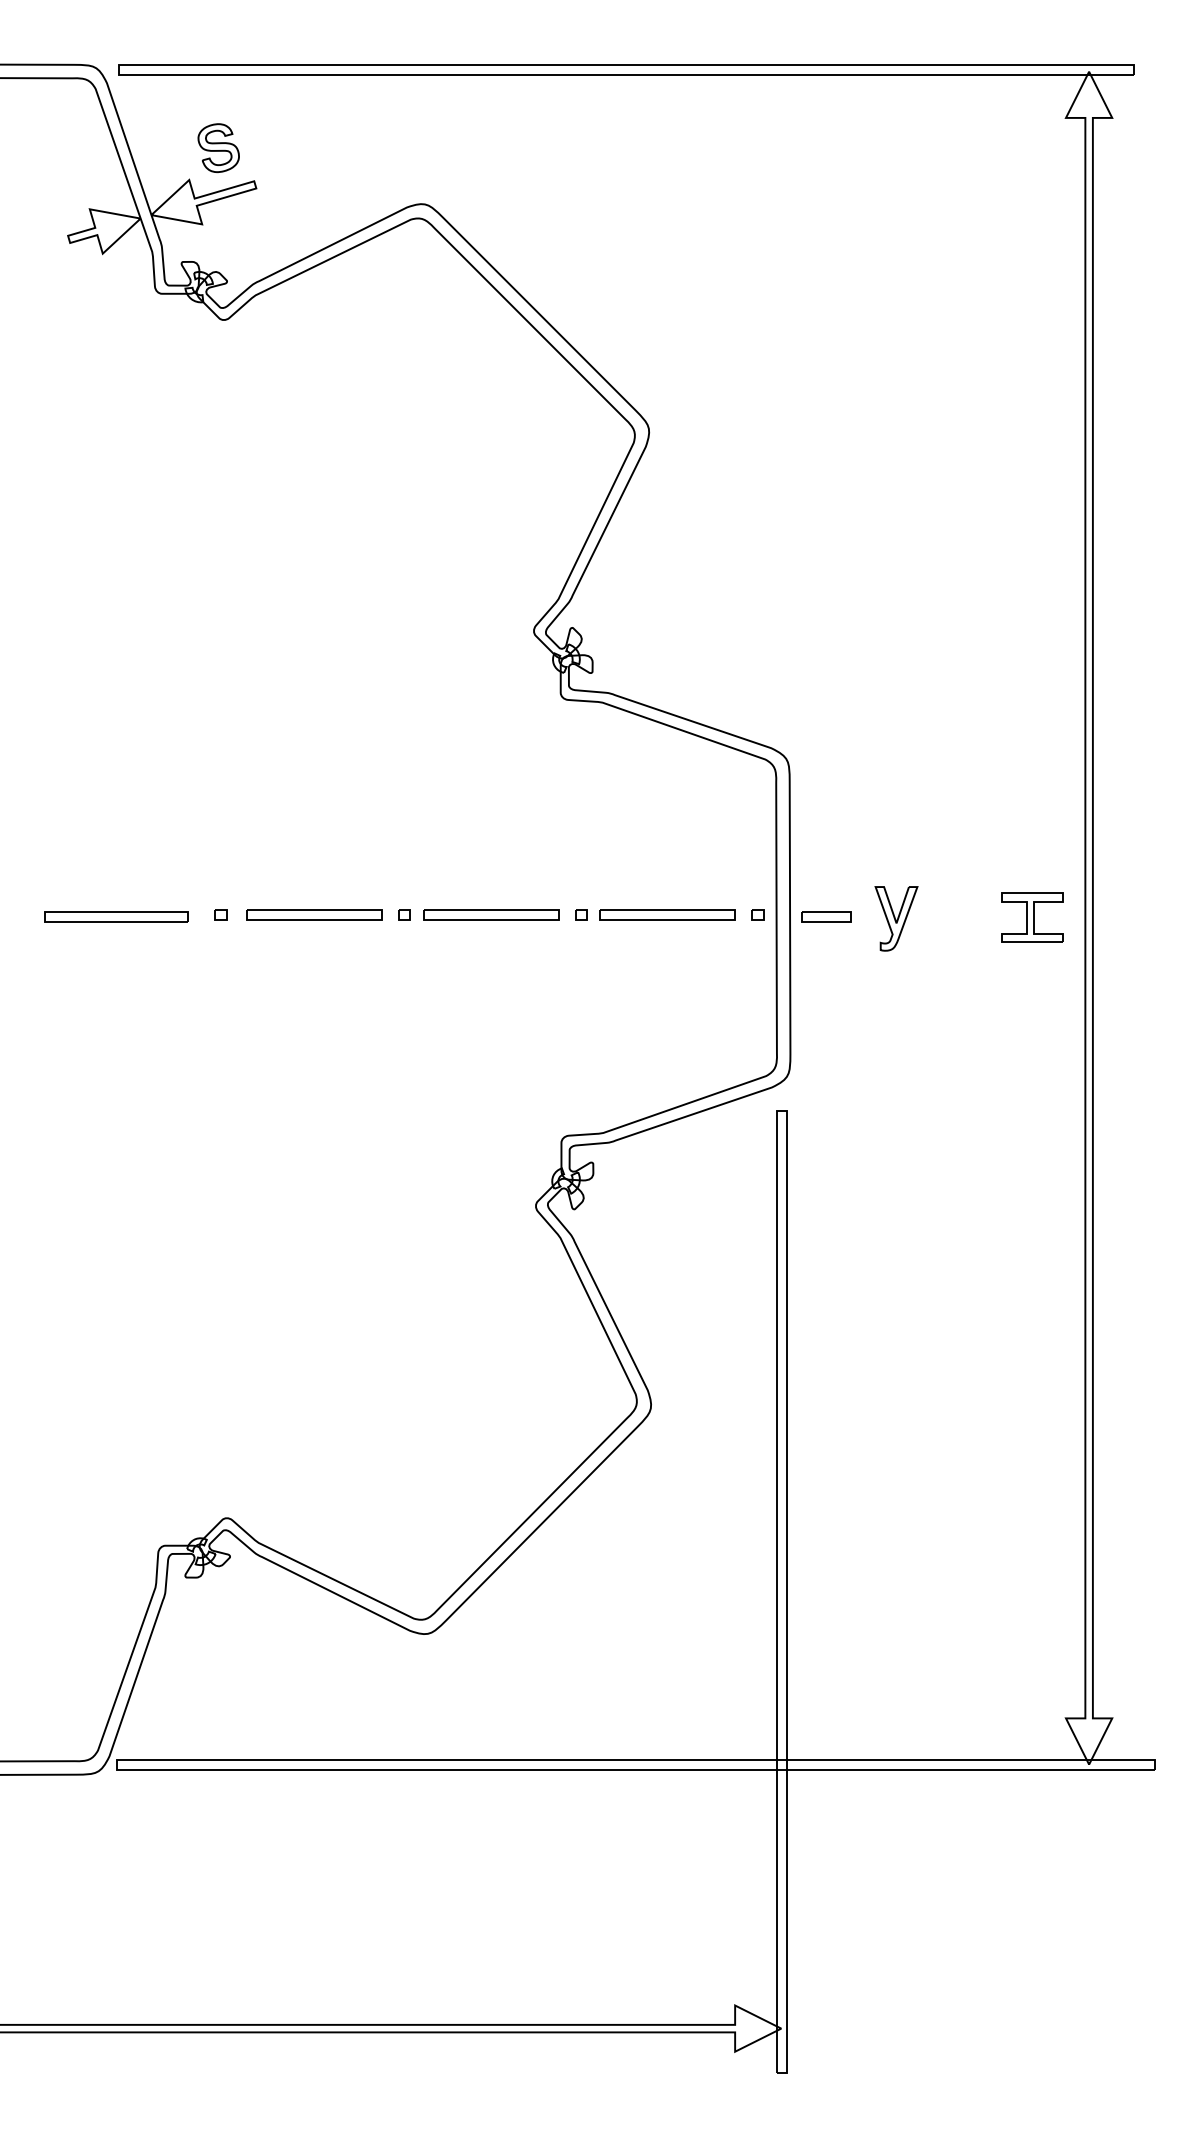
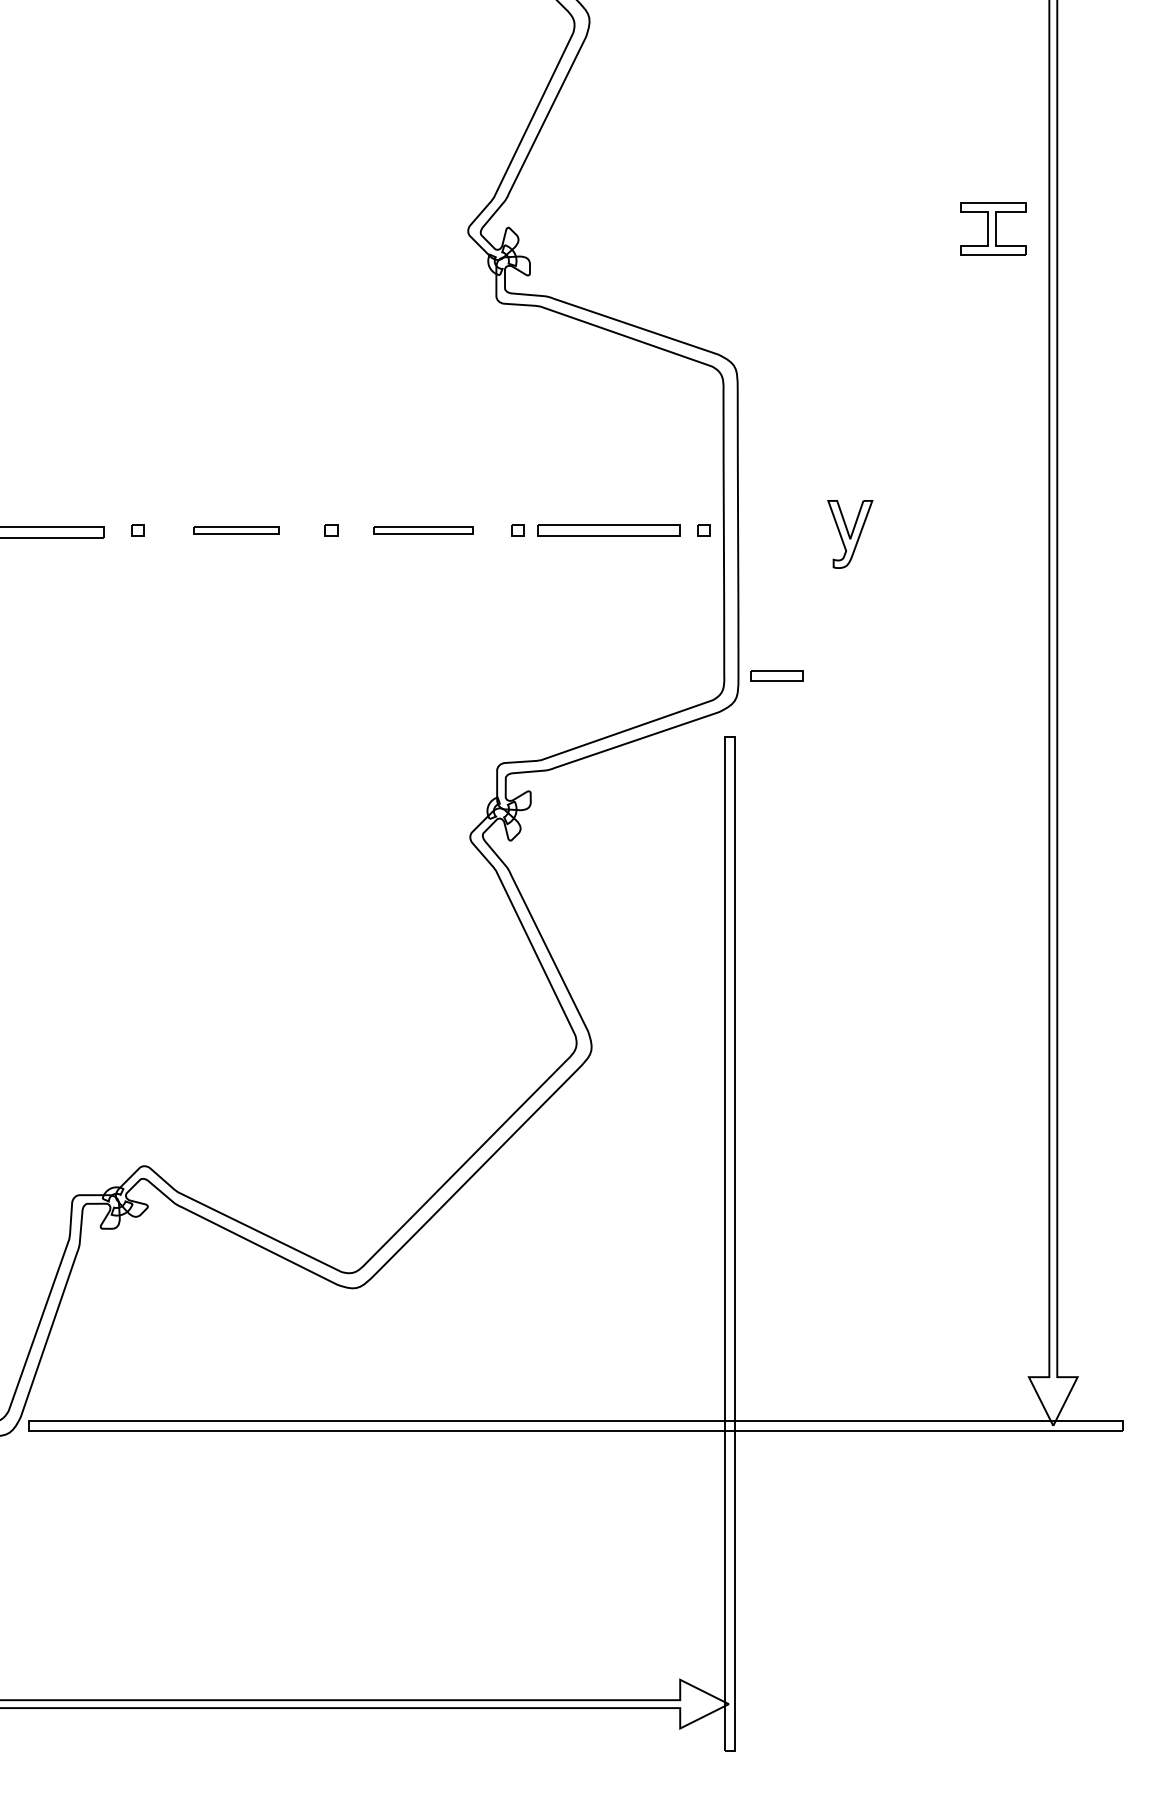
part: (314, 914) -> (236, 529), size x0.6
part: (491, 914) -> (423, 529), size x0.7
part: (826, 916) -> (776, 675), moved
part: (1032, 917) -> (993, 228), moved

